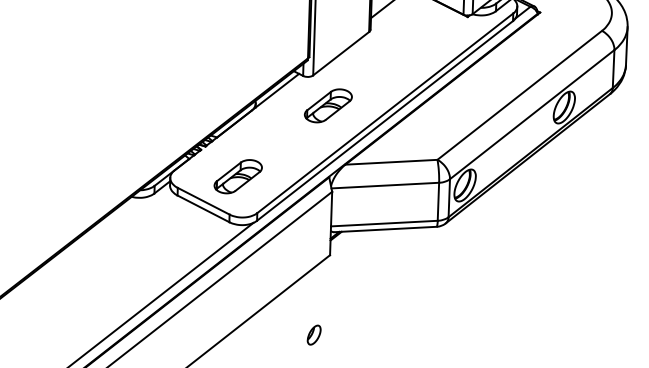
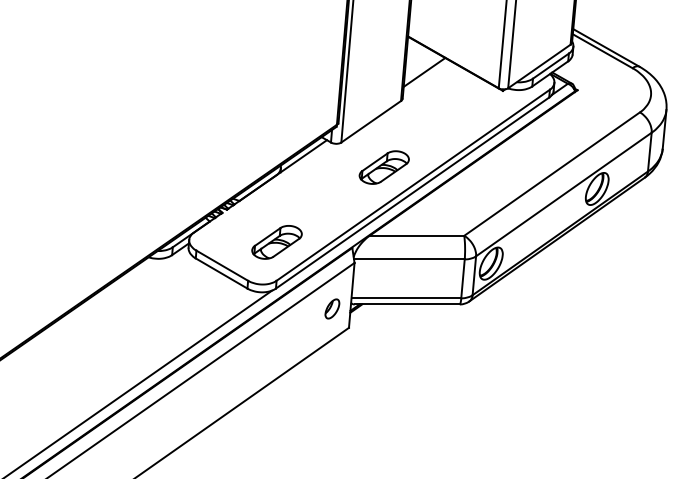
part: (327, 105) -> (383, 167), moved
part: (237, 176) -> (276, 242), moved
part: (314, 334) -> (332, 308), moved

